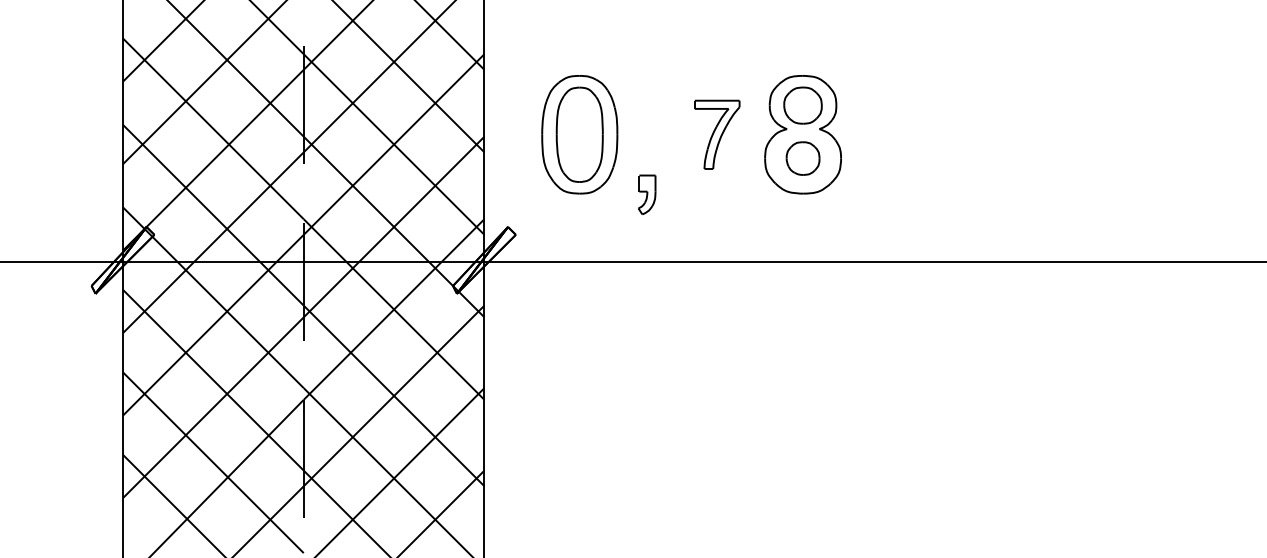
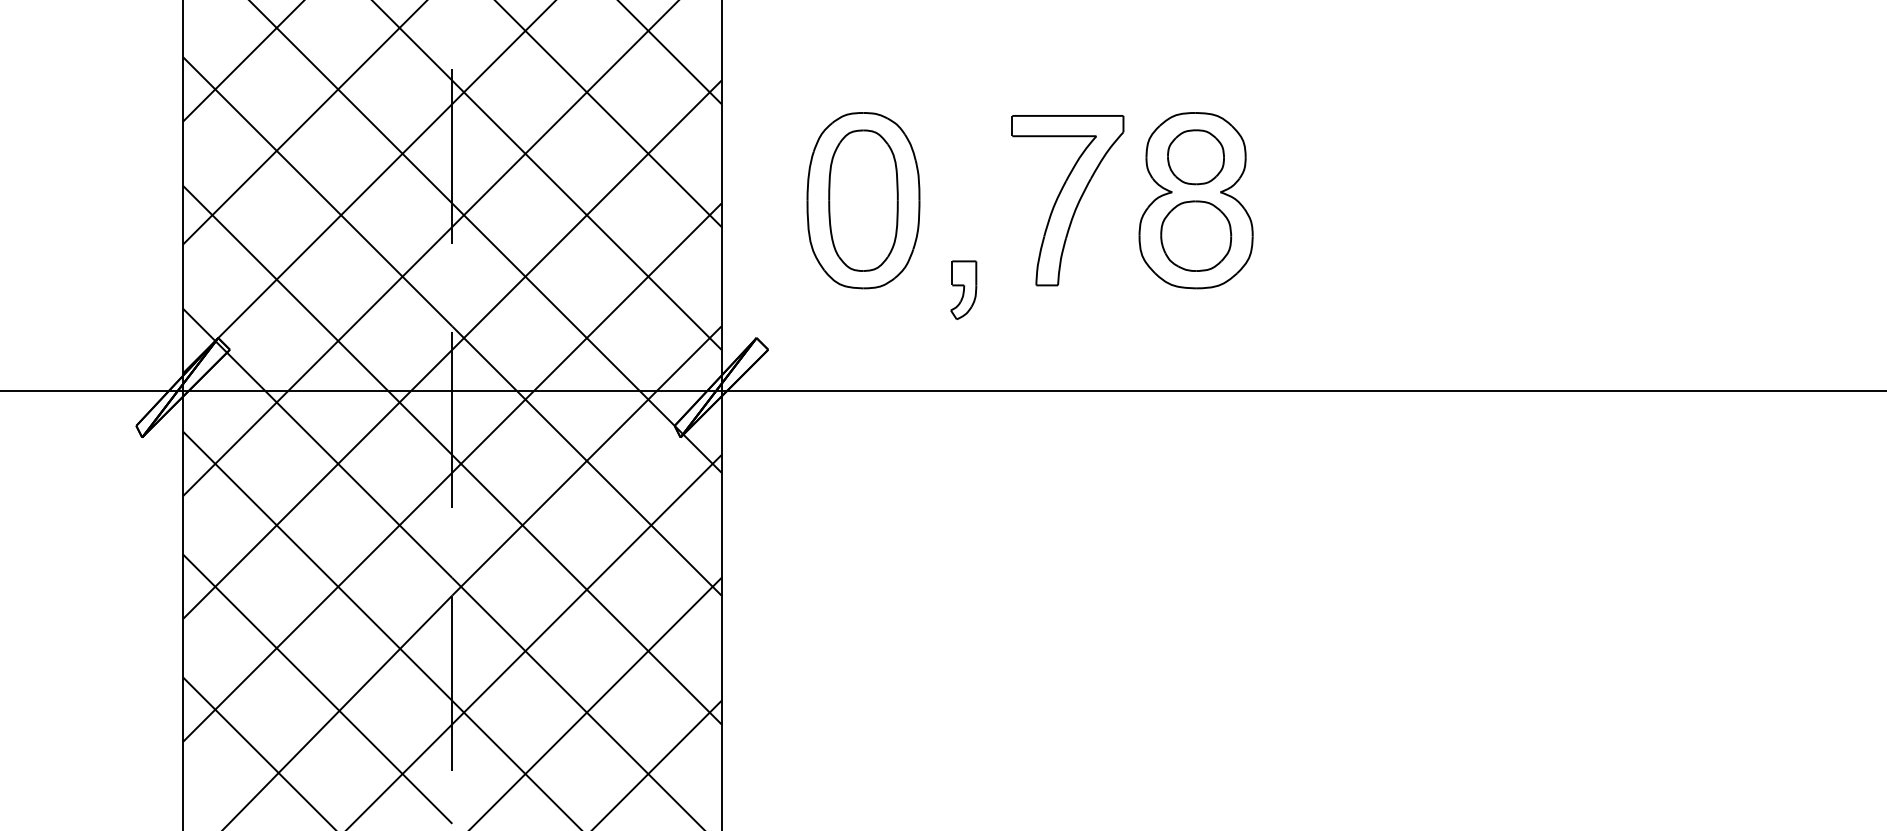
part: (717, 134) -> (1068, 200), size x1.67
part: (802, 158) -> (1195, 236), size x1.43

